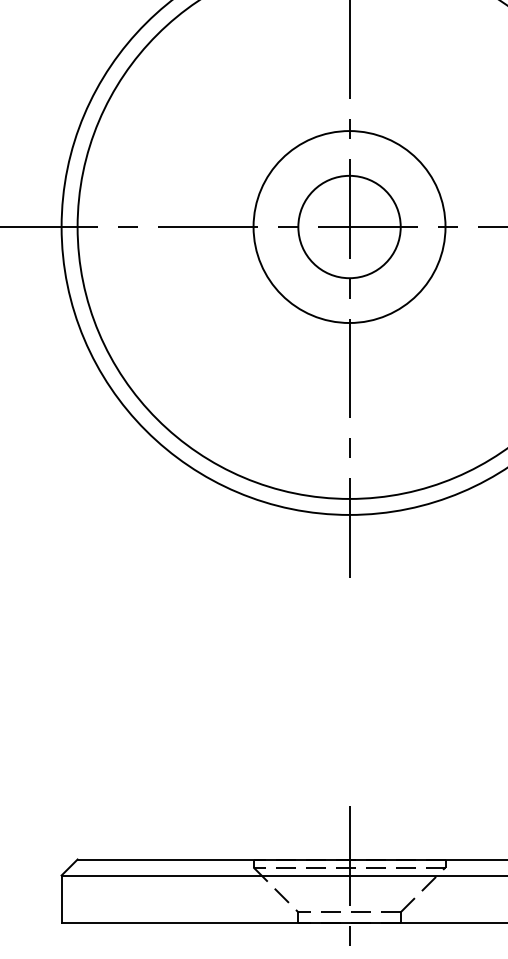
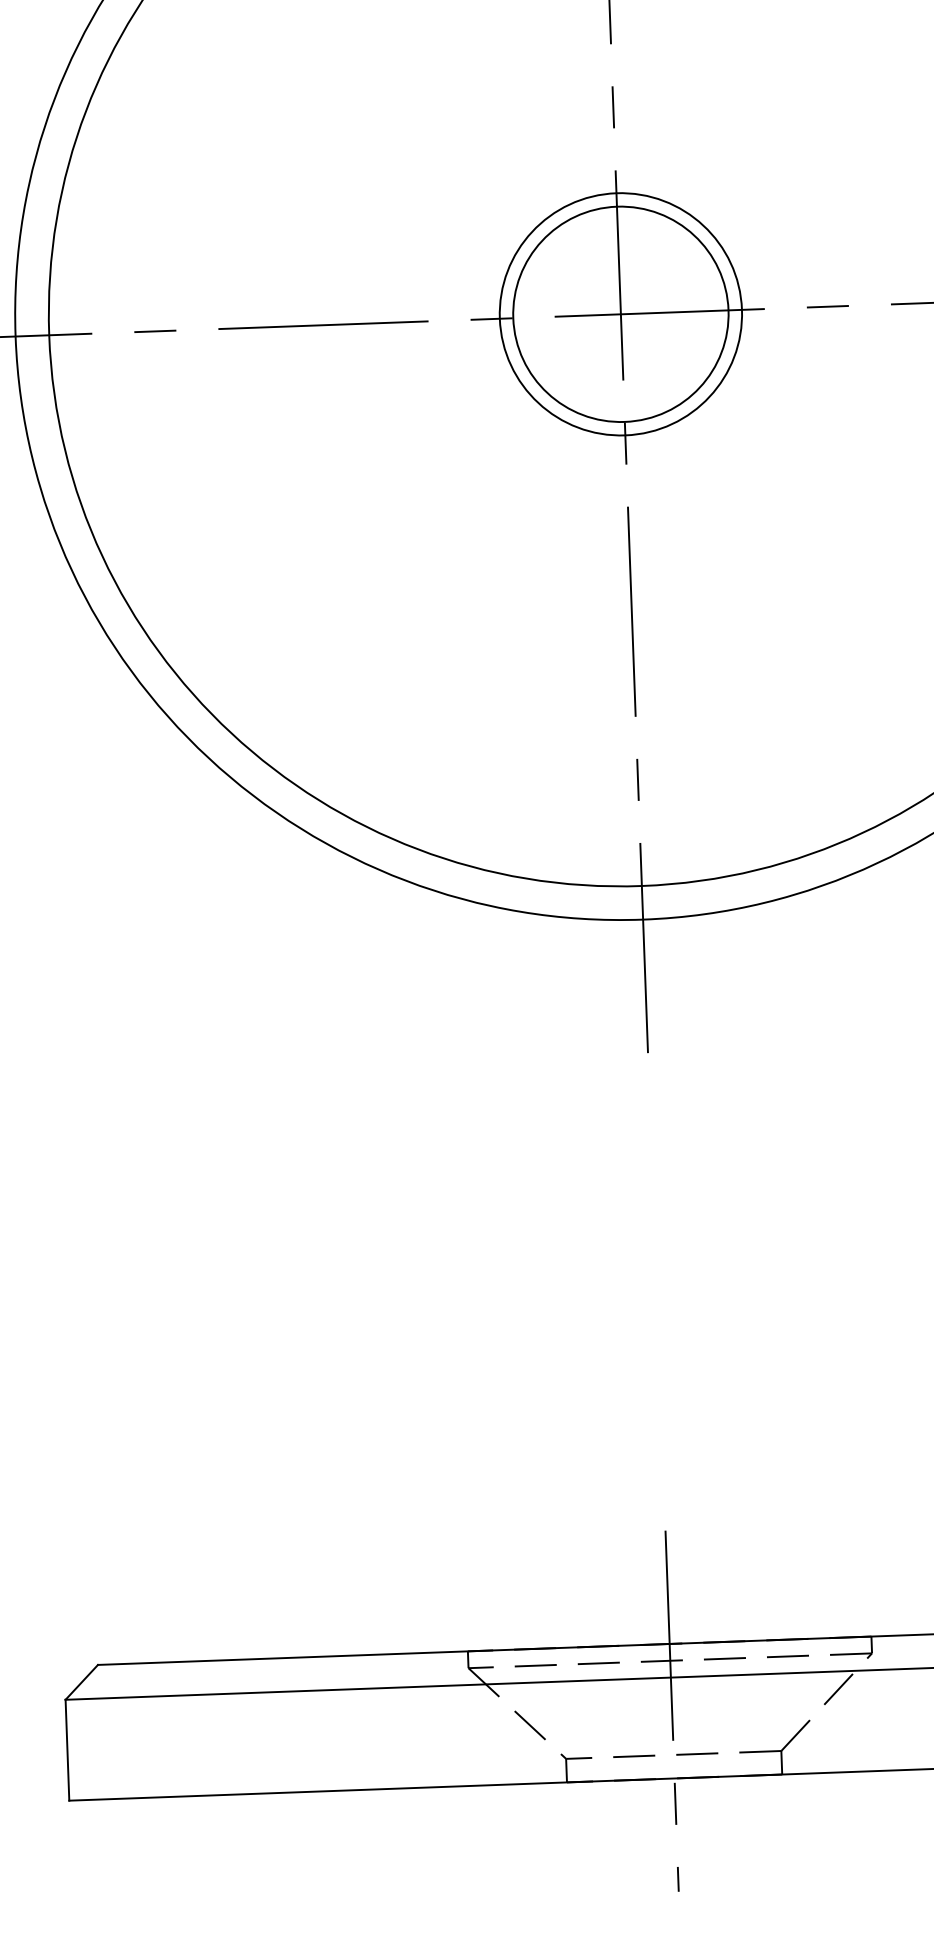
circle: (349, 227) -> (620, 315), size x0.6

